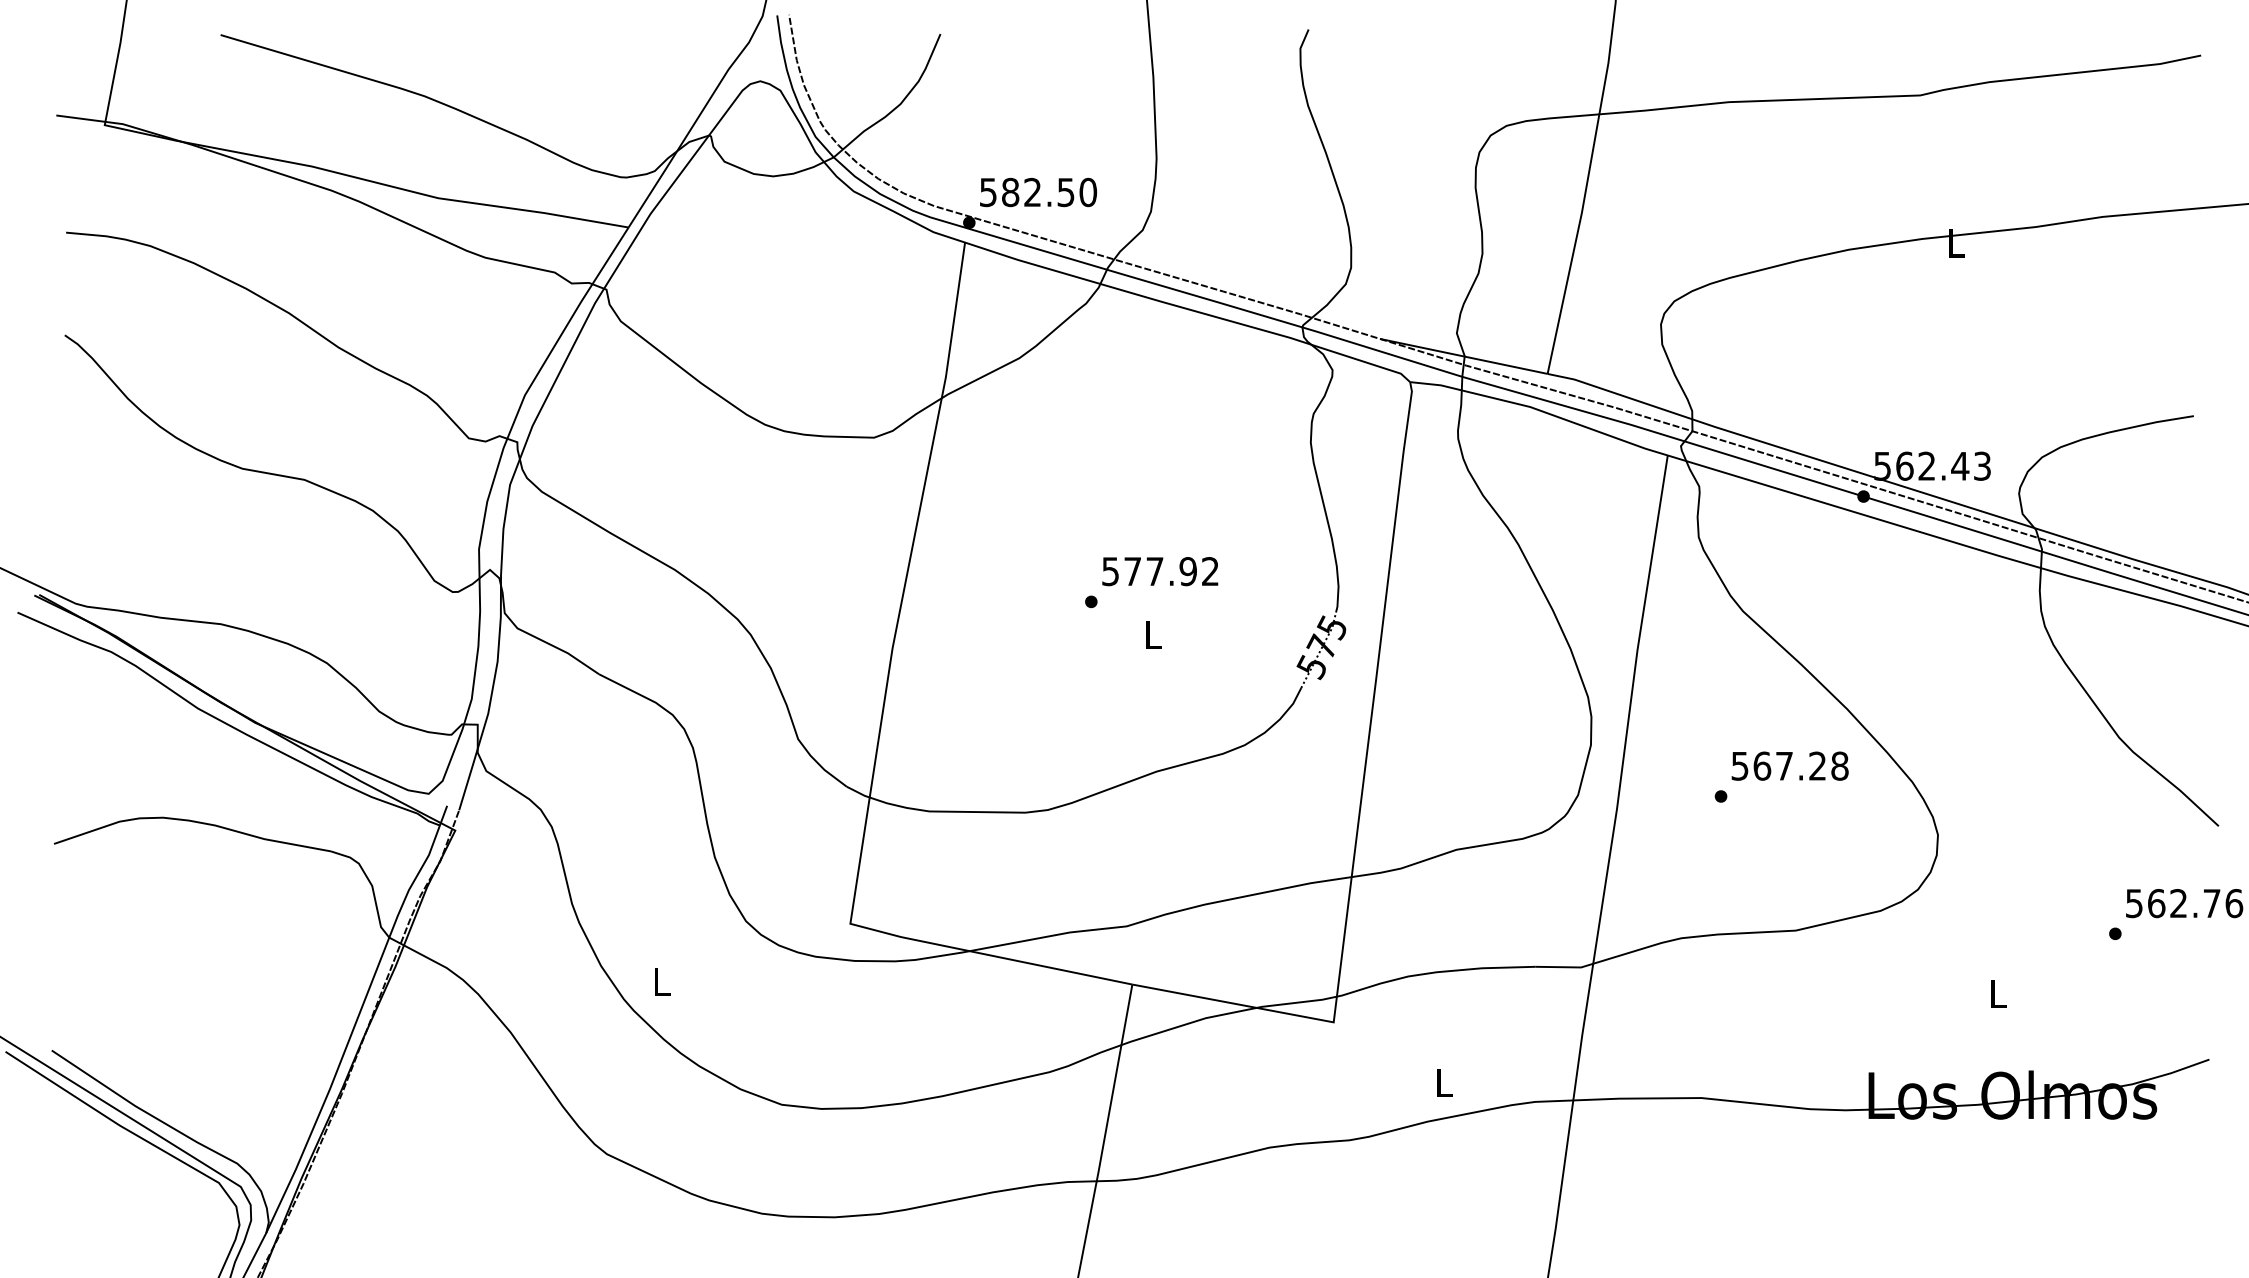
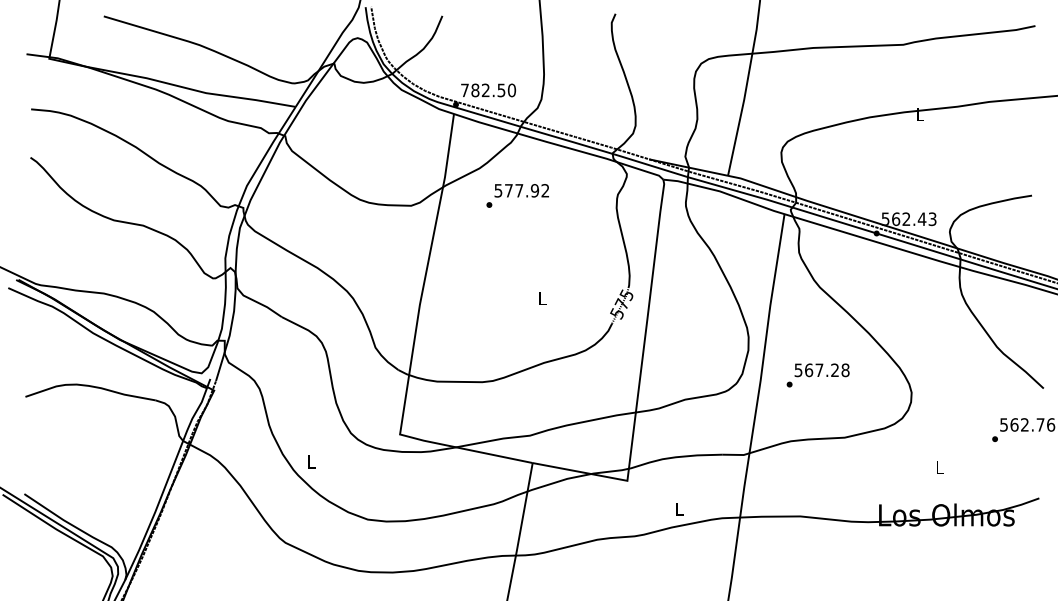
text: (987, 192) -> (464, 90), 582.50 -> 782.50
text: (1151, 581) -> (517, 195), moved
text: (1780, 777) -> (817, 375), moved

